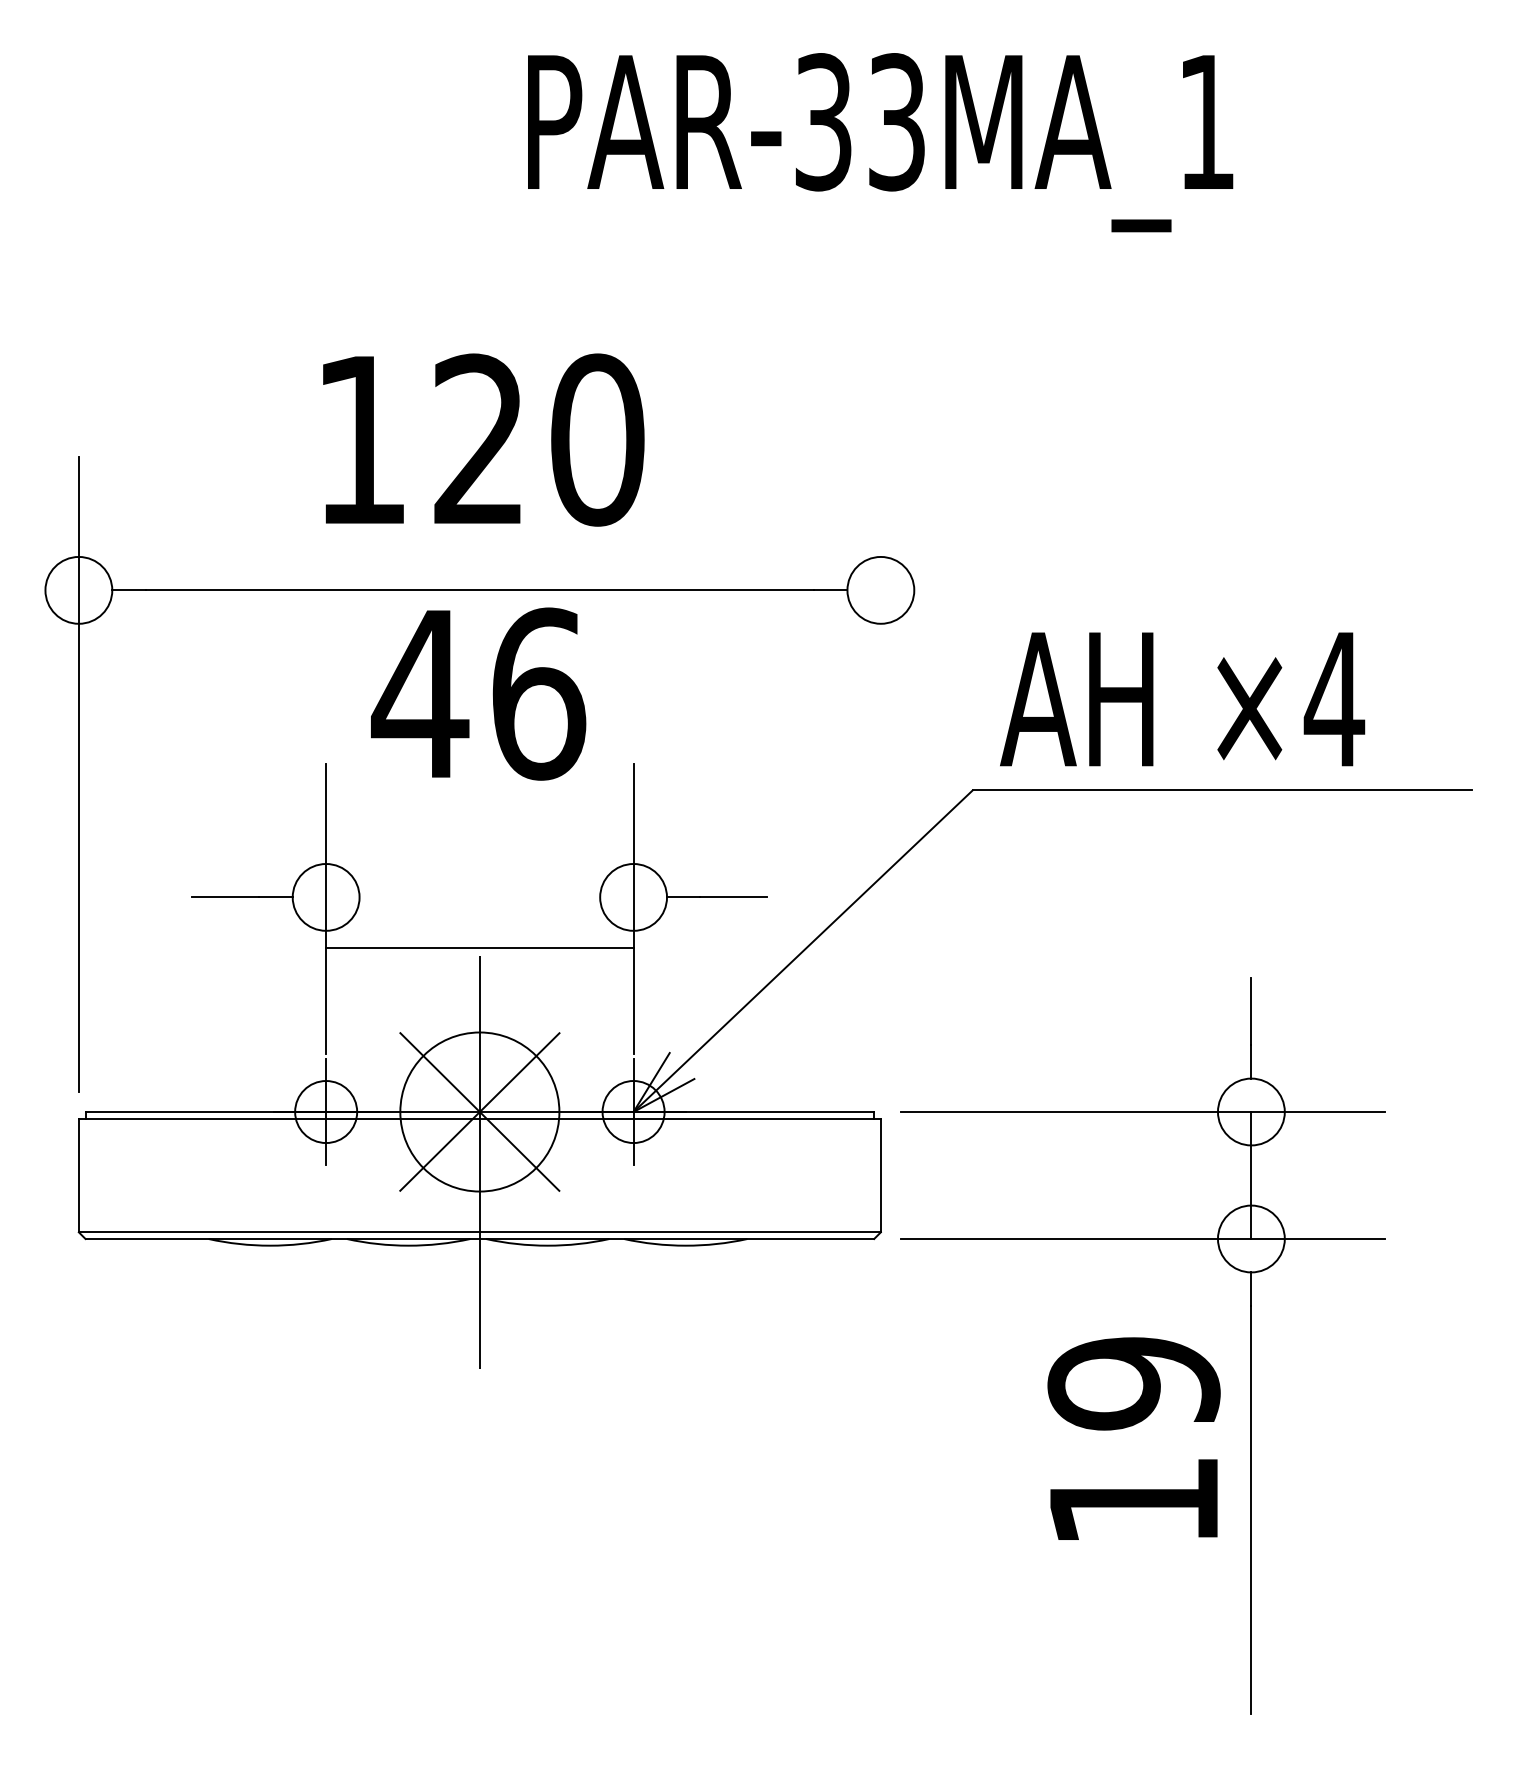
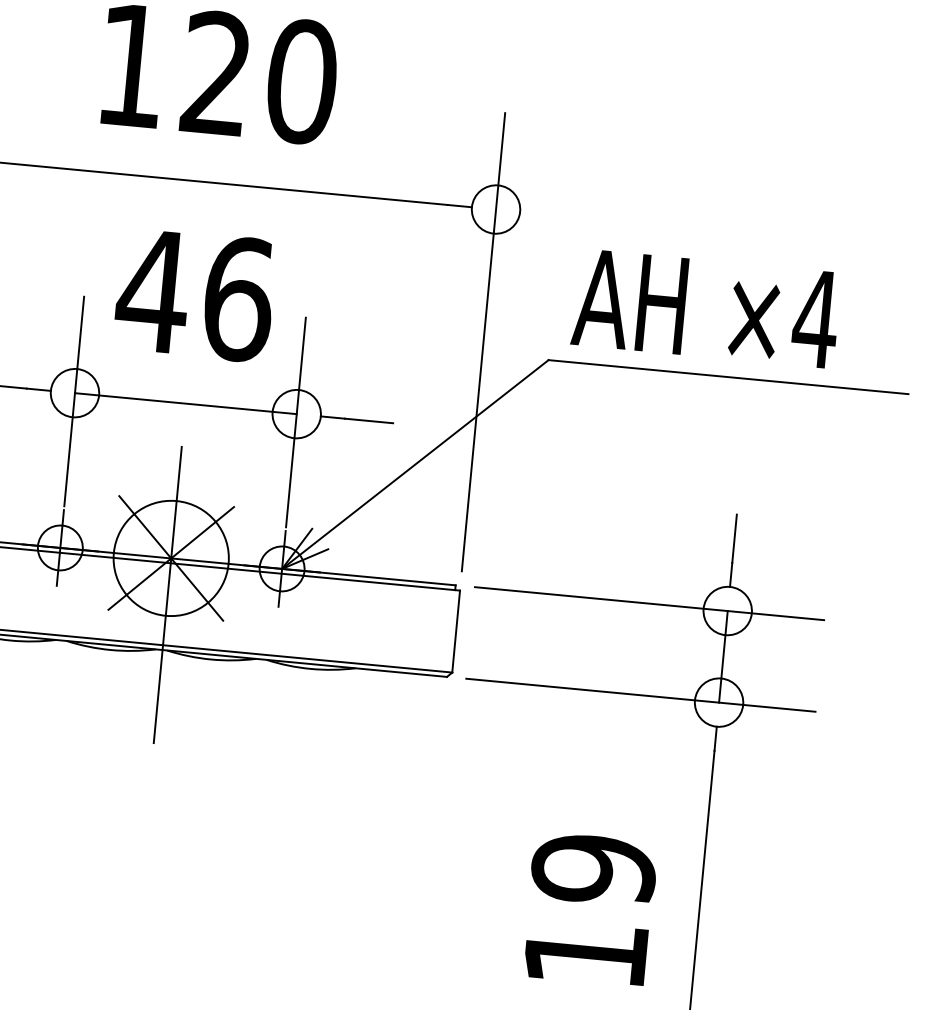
text: (478, 693) -> (195, 294), moved
line: (880, 773) -> (483, 341), added
line: (479, 948) -> (185, 403), moved
text: (1133, 1438) -> (589, 909), moved

